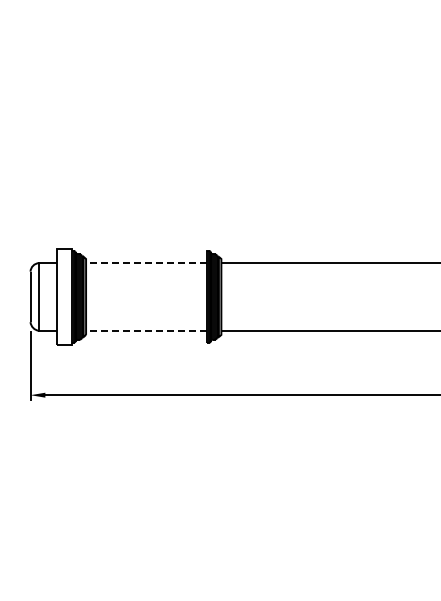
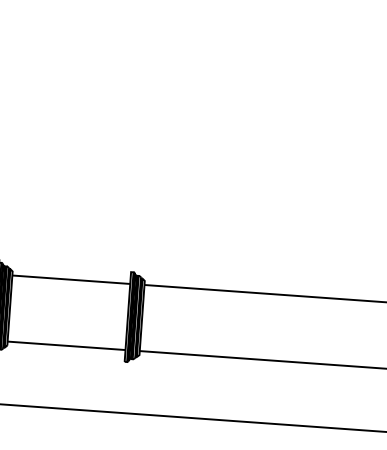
line: (145, 263) -> (70, 280), dashed -> solid
line: (145, 330) -> (65, 345), dashed -> solid

